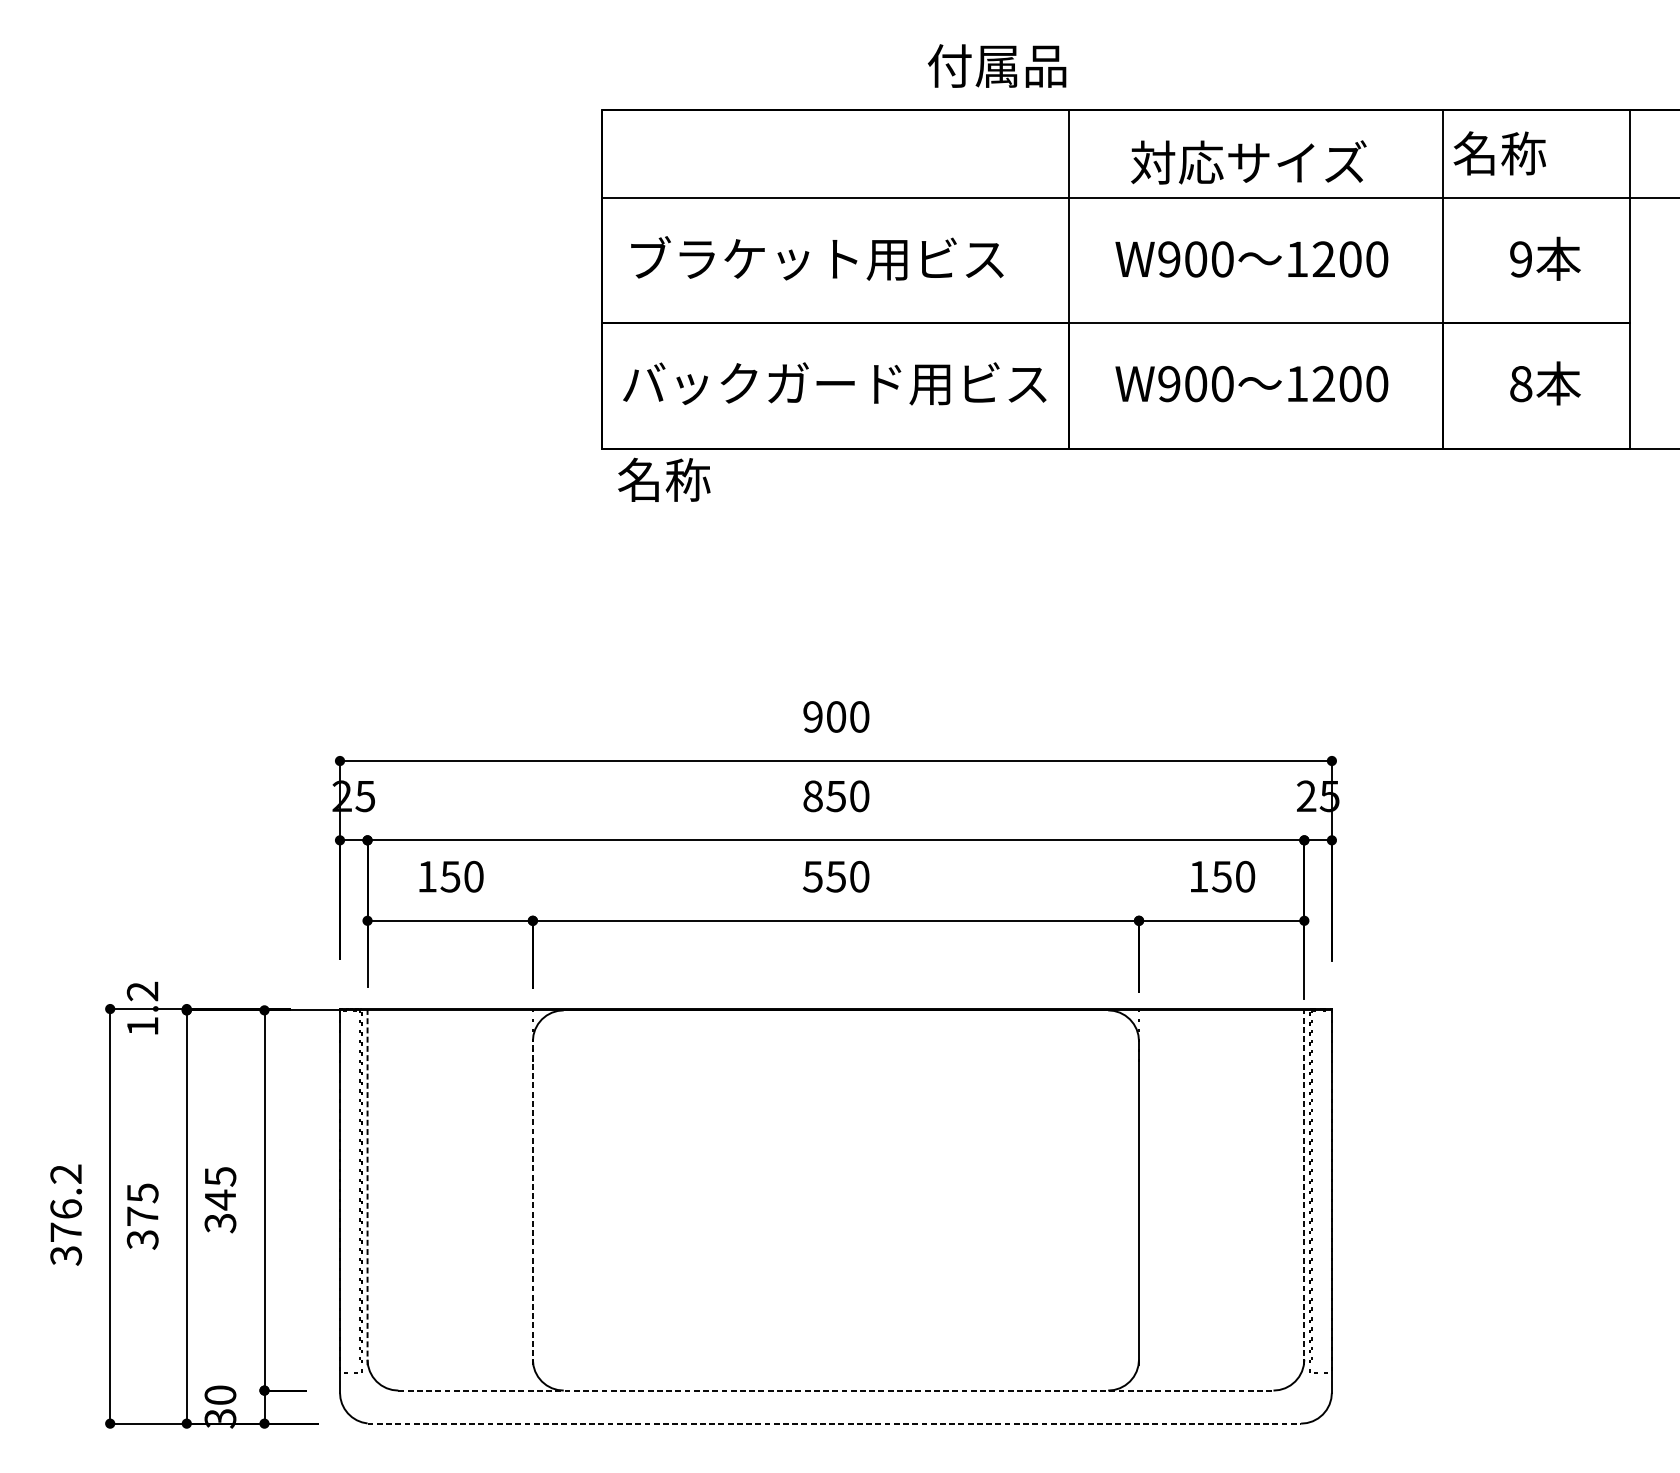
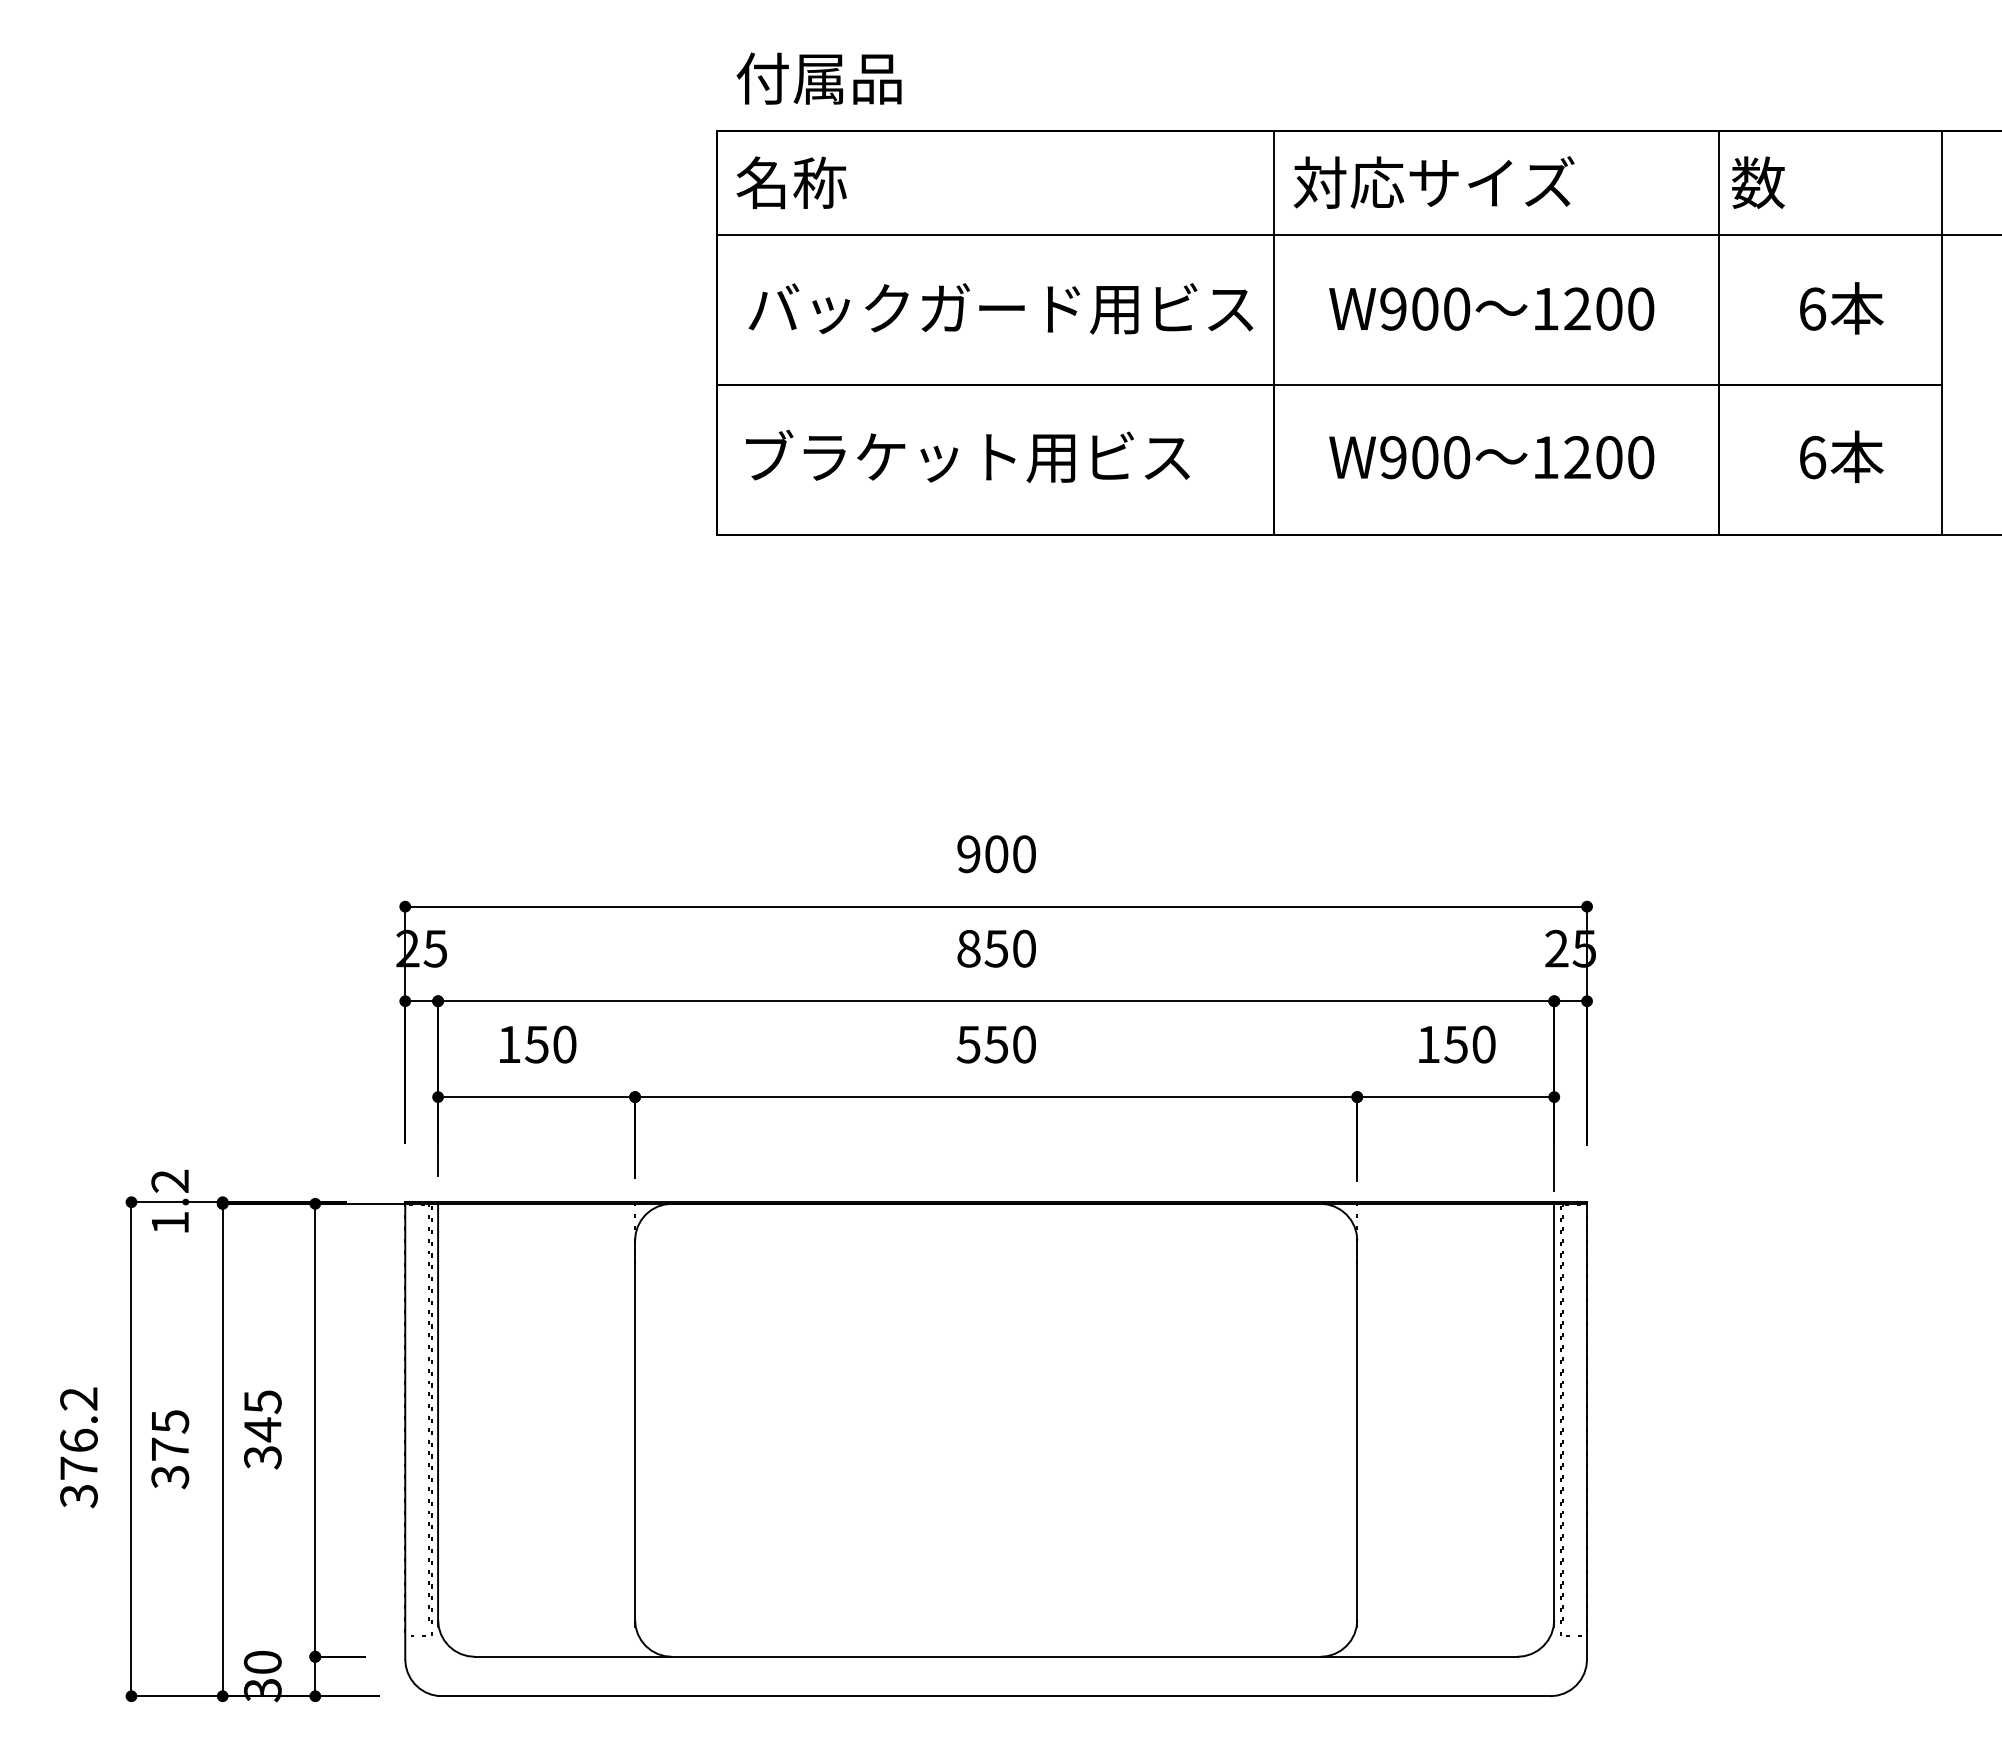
text: (996, 65) -> (818, 78), moved
text: (1500, 153) -> (1787, 182), 名称 -> 数
text: (1248, 162) -> (1433, 182), moved
text: (839, 258) -> (1000, 307), ブラケット用ビス -> バックガード用ビス
text: (1521, 258) -> (1812, 308), 9 -> 6
text: (834, 383) -> (994, 456), バックガード用ビス -> ブラケット用ビス
text: (1521, 383) -> (1812, 457), 8 -> 6
text: (664, 479) -> (791, 182), moved
line: (1304, 1186) -> (1554, 1413), dashed -> solid
line: (367, 1187) -> (438, 1414), dashed -> solid
line: (533, 1203) -> (635, 1433), dashed -> solid
line: (836, 1390) -> (996, 1656), dashed -> solid
line: (834, 1423) -> (994, 1696), dashed -> solid

